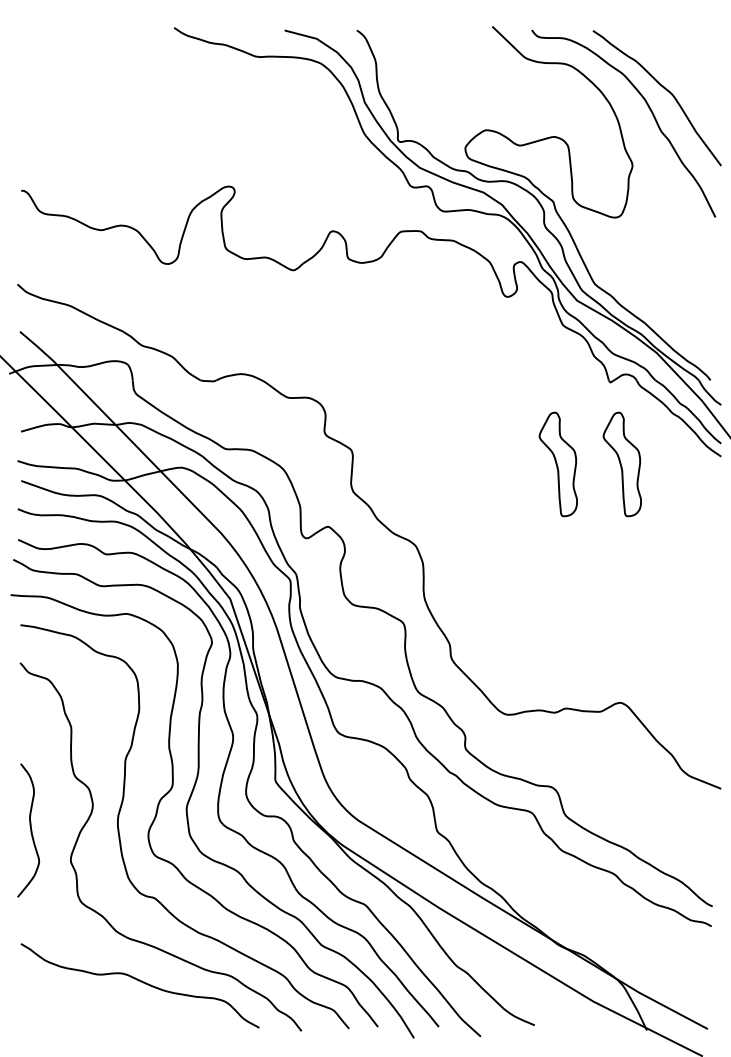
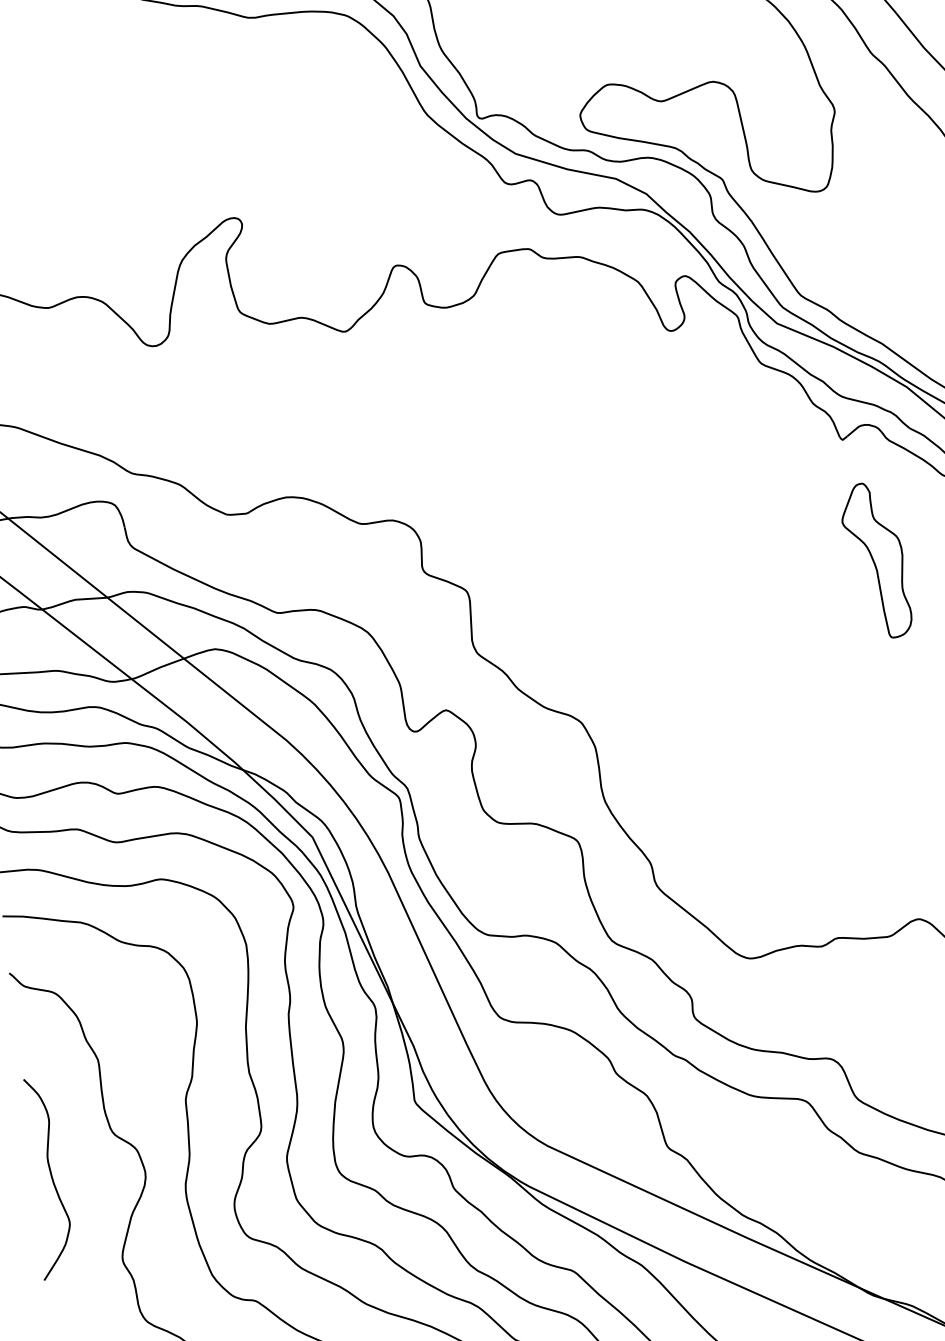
part: (557, 464) -> (778, 573), removed
curve: (30, 830) -> (50, 1177), moved

